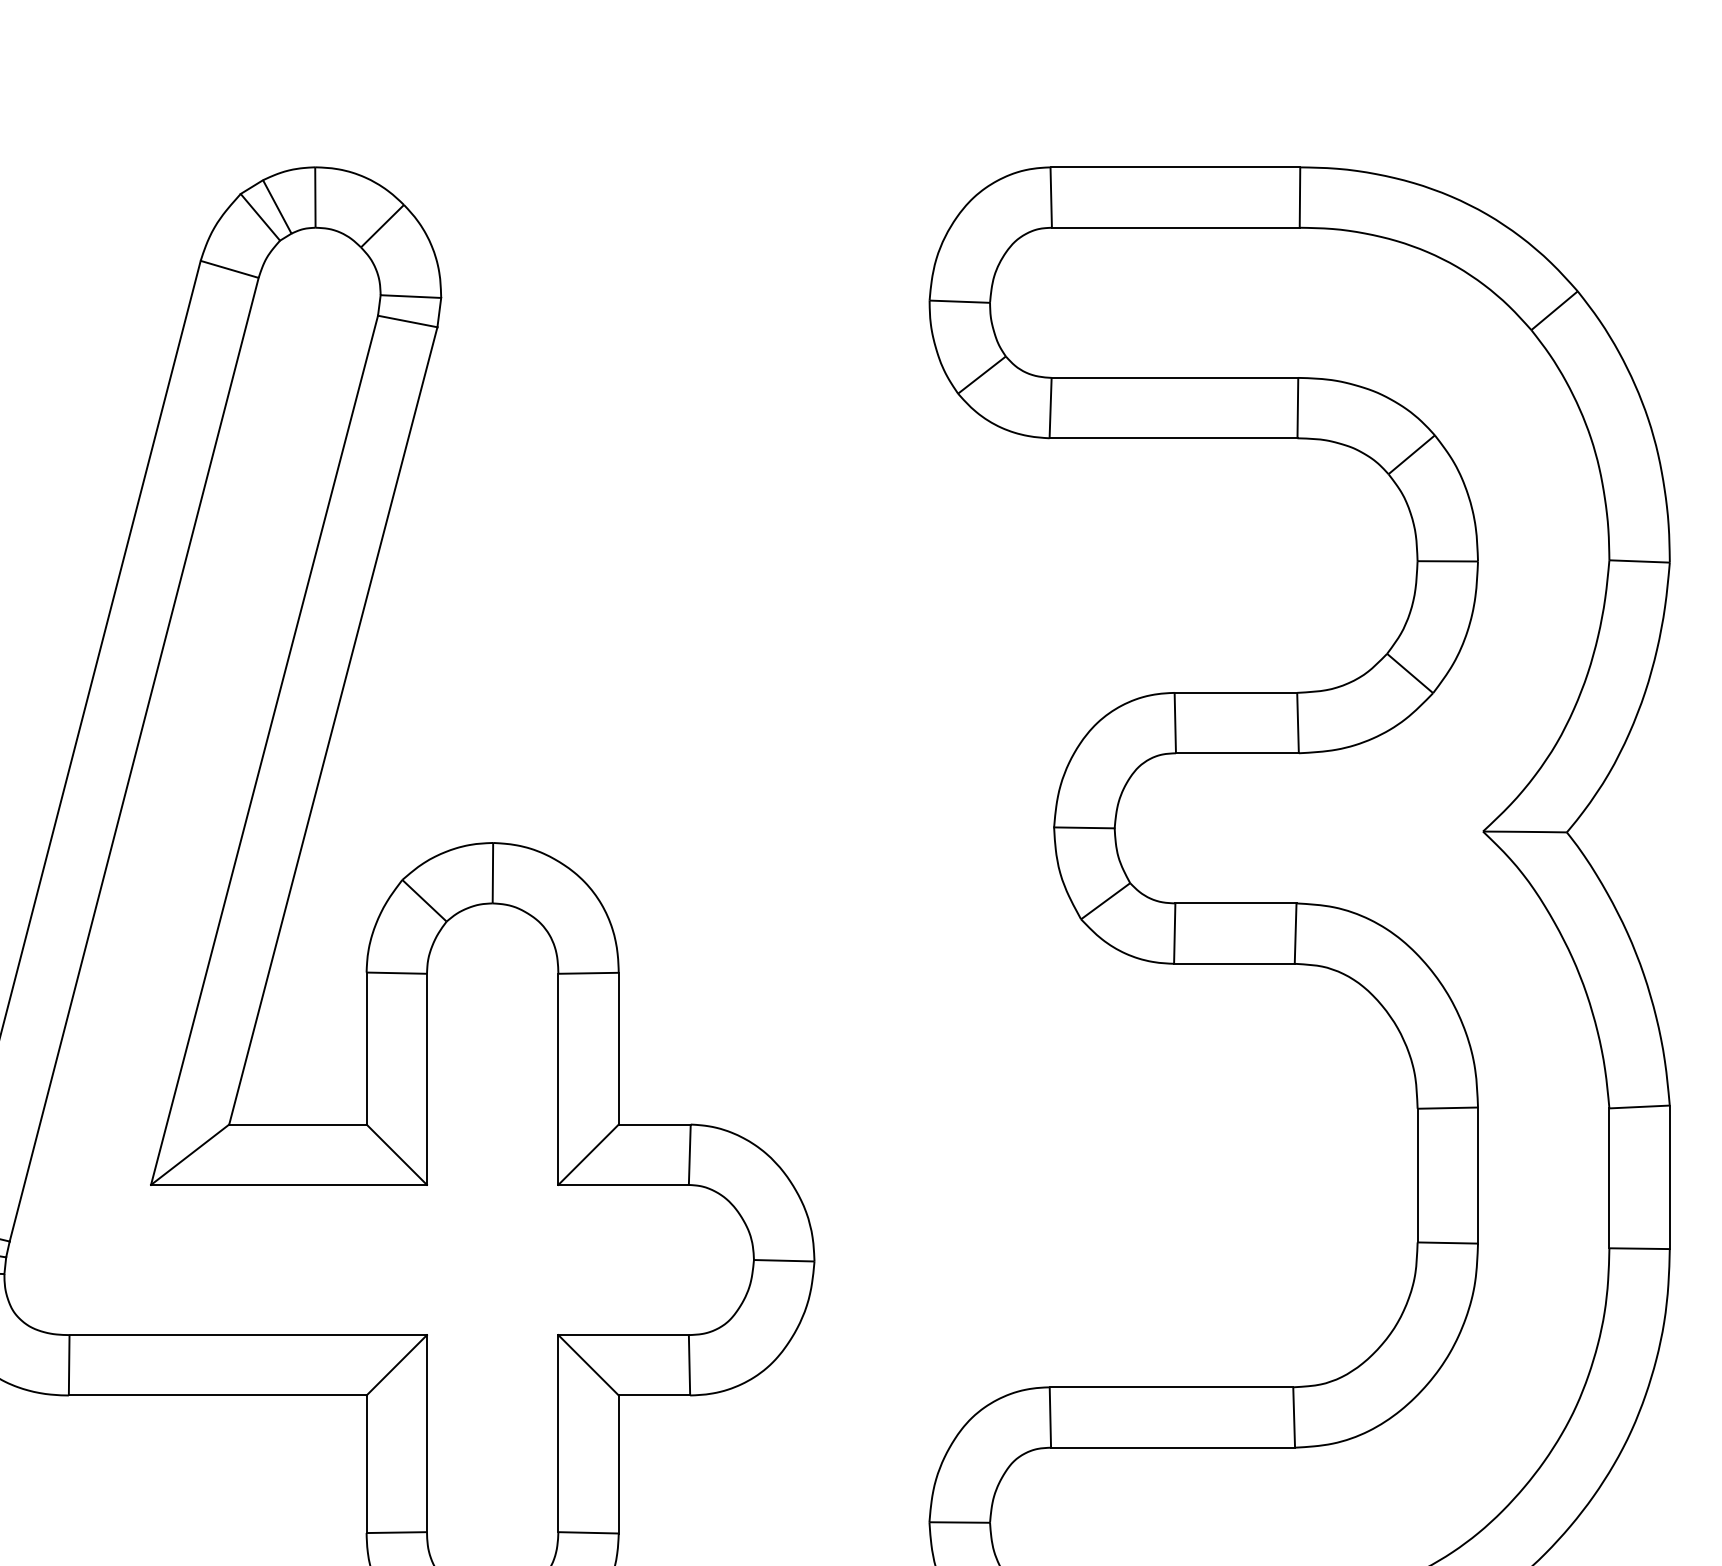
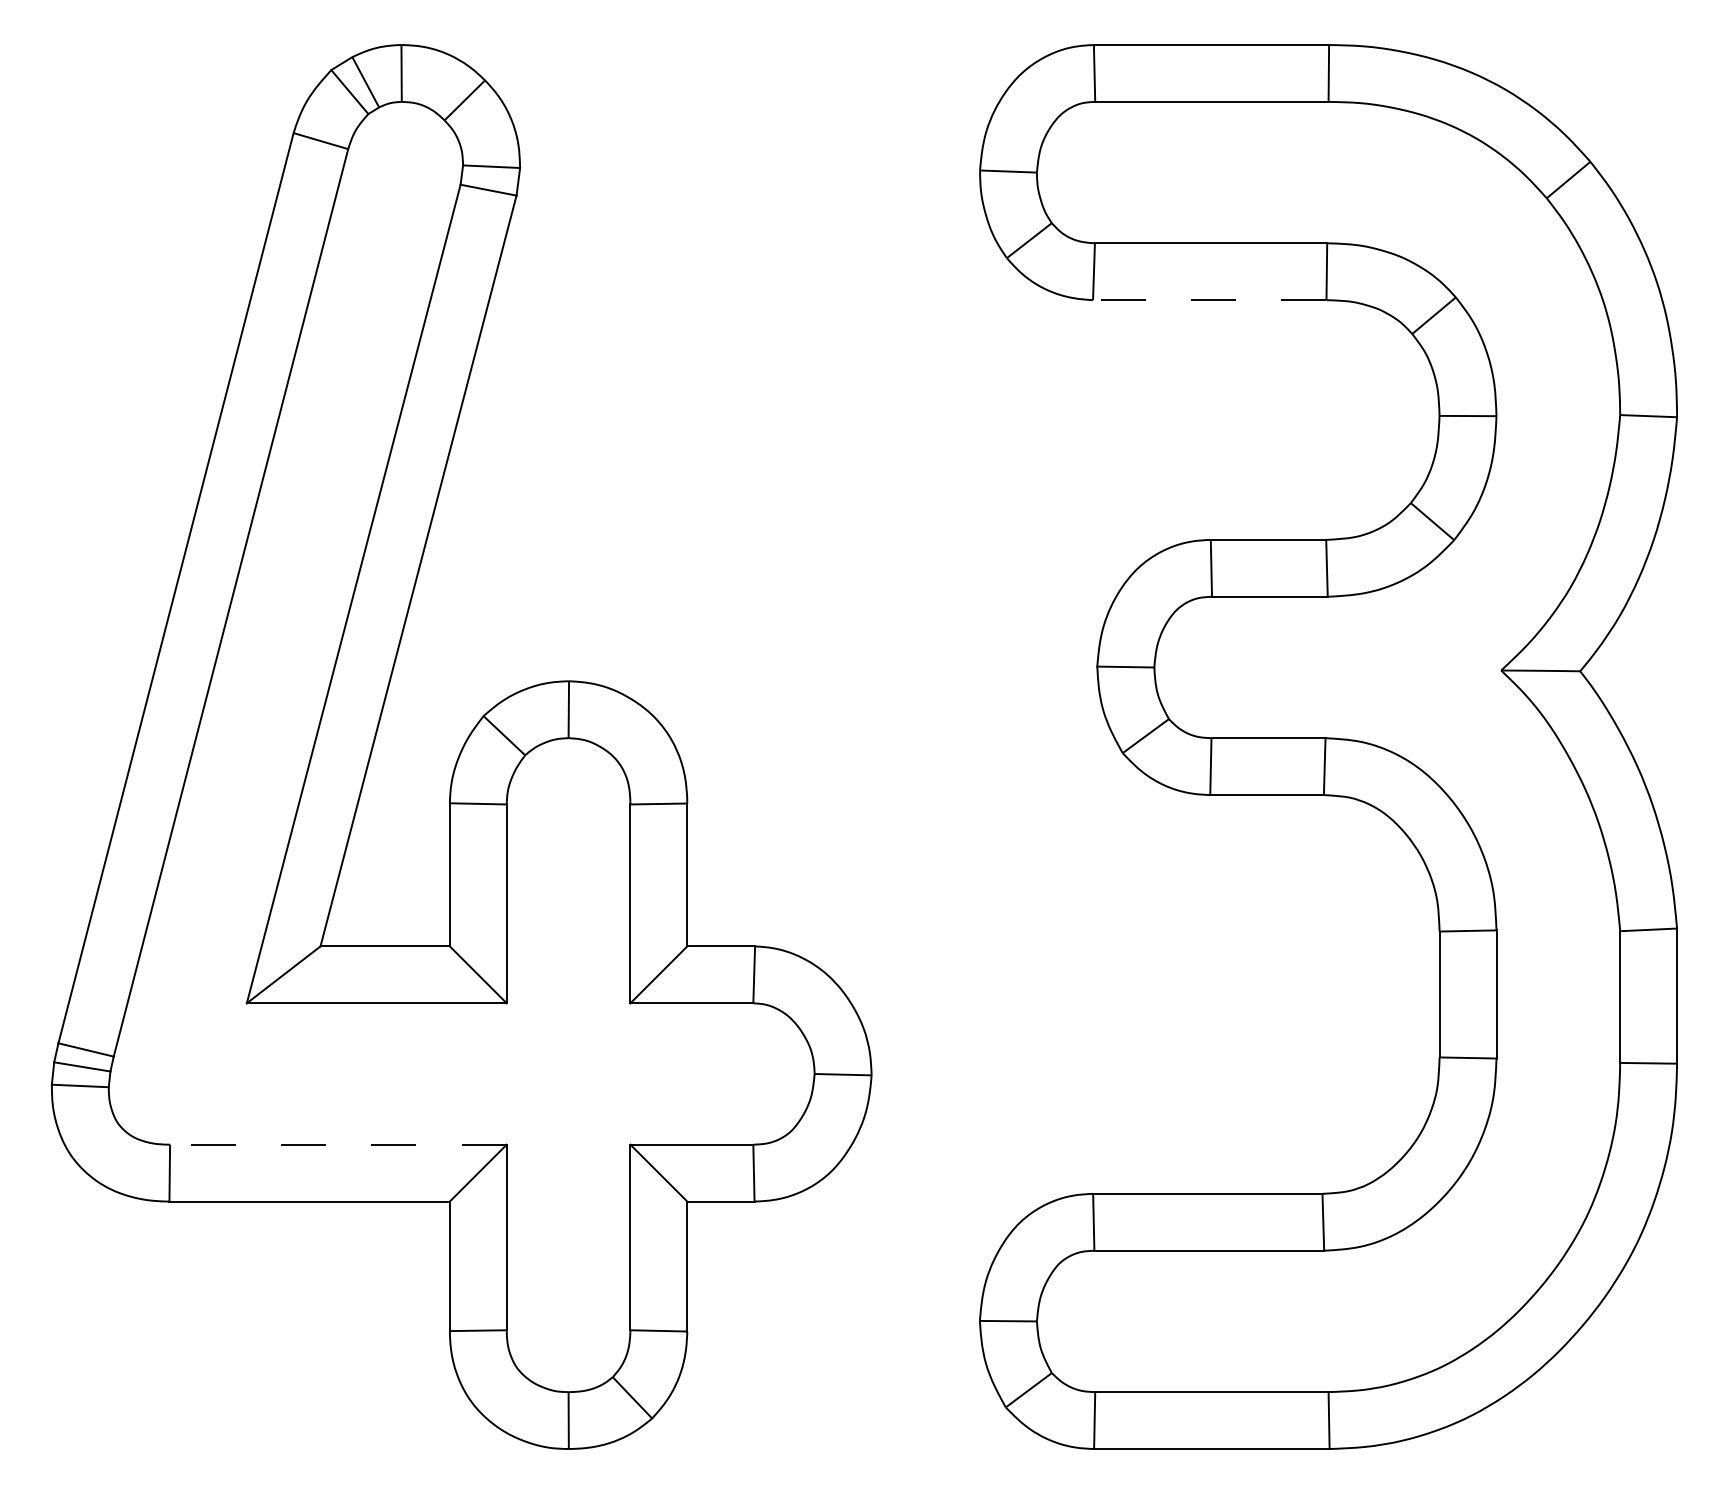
line: (1173, 438) -> (1209, 300), solid -> dashed
line: (247, 1334) -> (337, 1144), solid -> dashed

